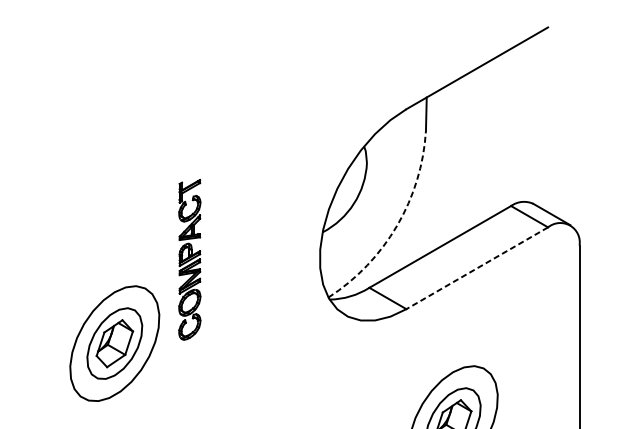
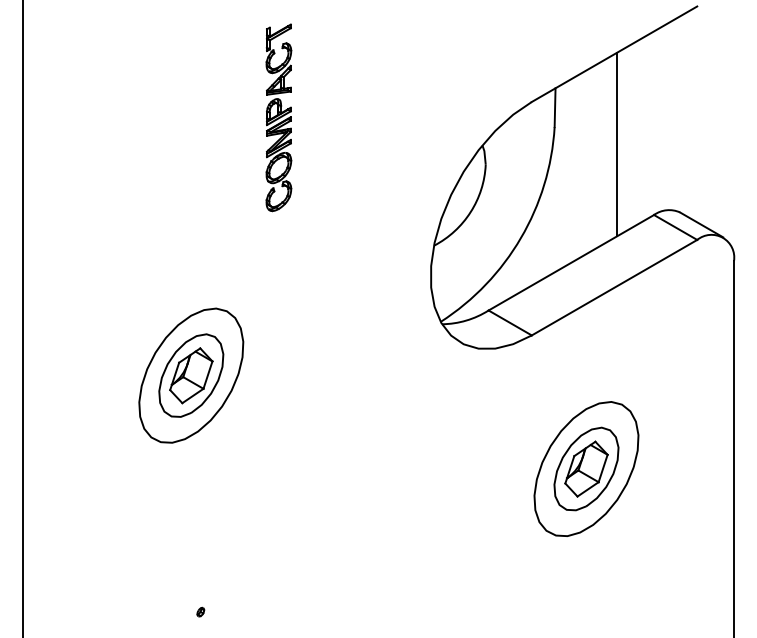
line: (479, 145) -> (617, 144), added
arc: (396, 226) -> (520, 238), dashed -> solid
part: (189, 259) -> (278, 117), moved
line: (477, 268) -> (614, 287), dashed -> solid

